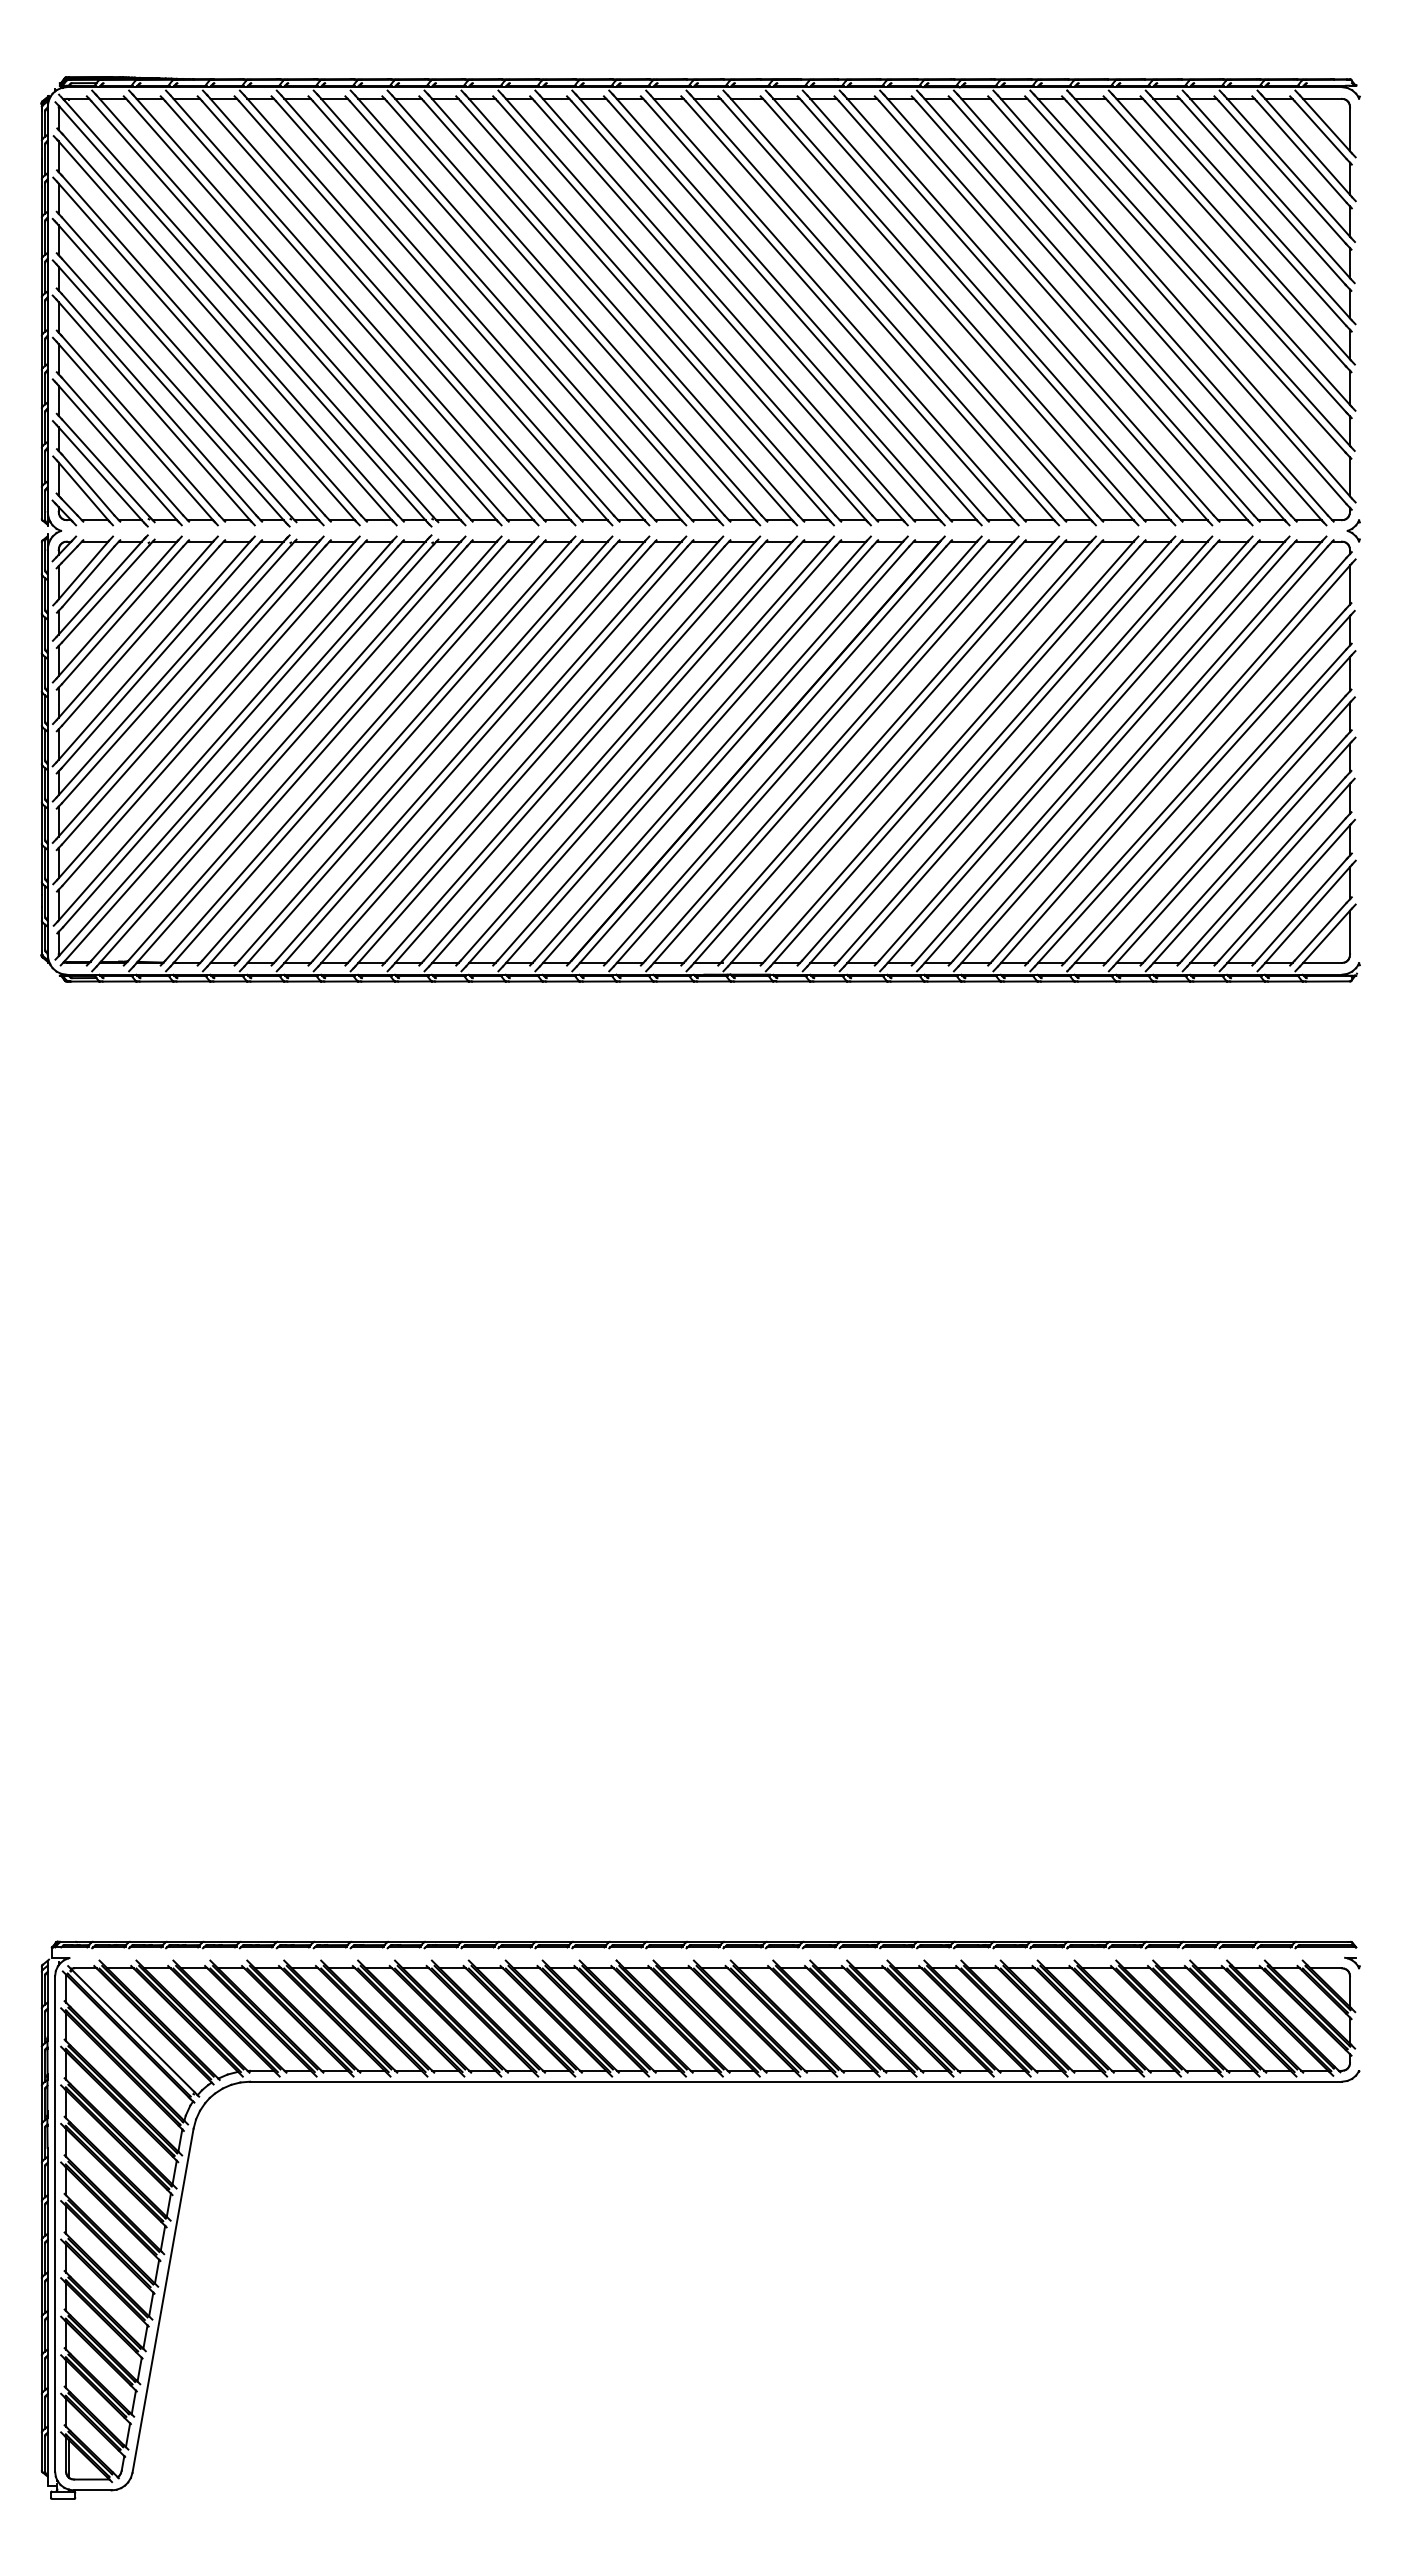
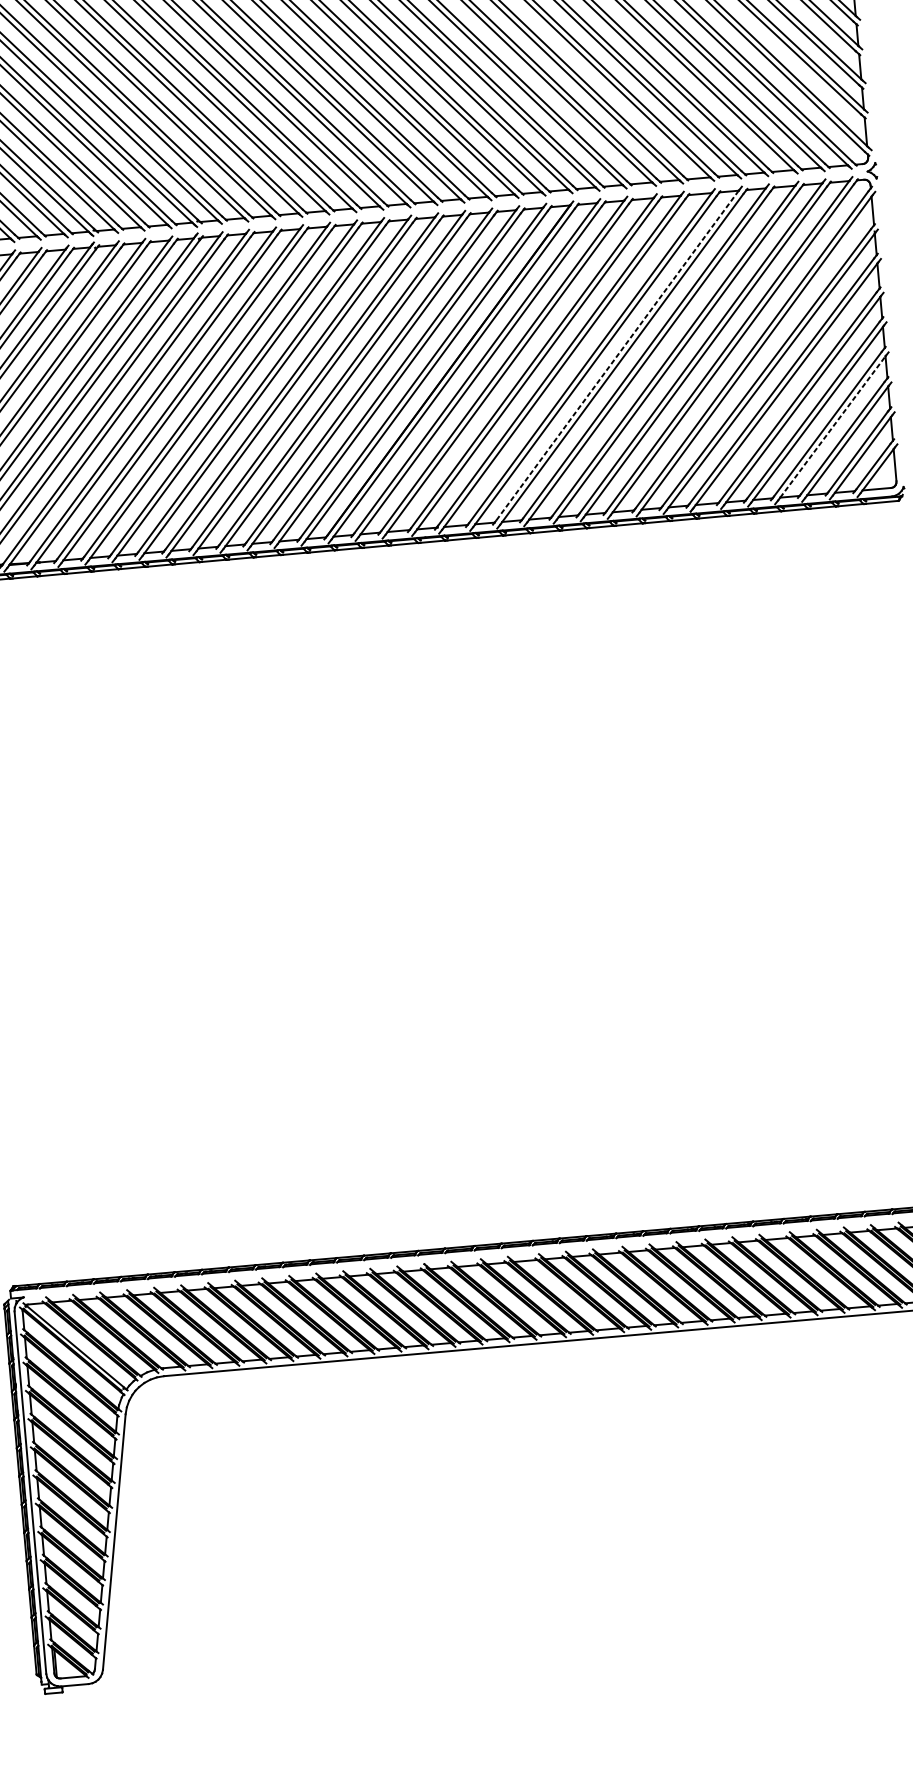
line: (986, 751) -> (617, 356), solid -> dashed
line: (1270, 872) -> (833, 426), solid -> dashed

